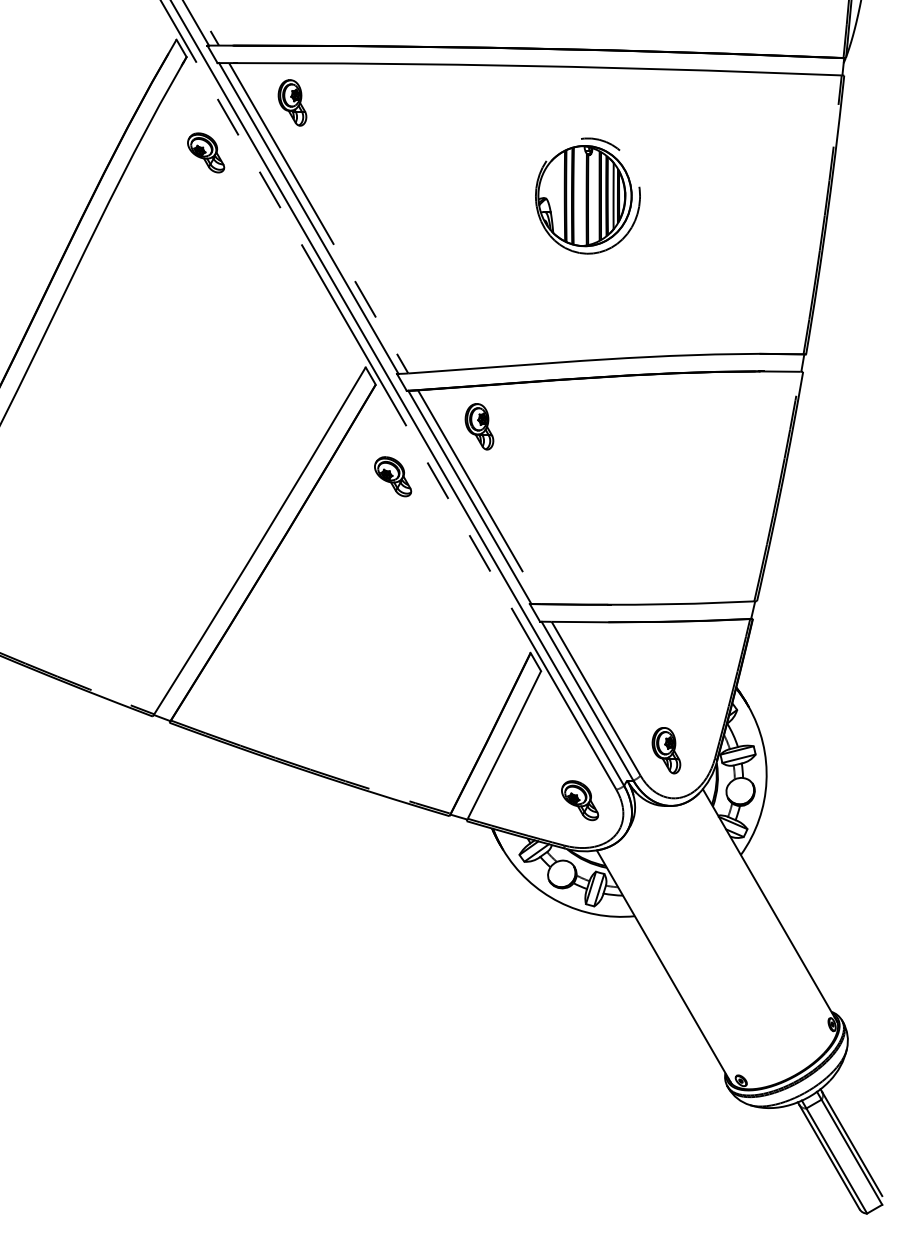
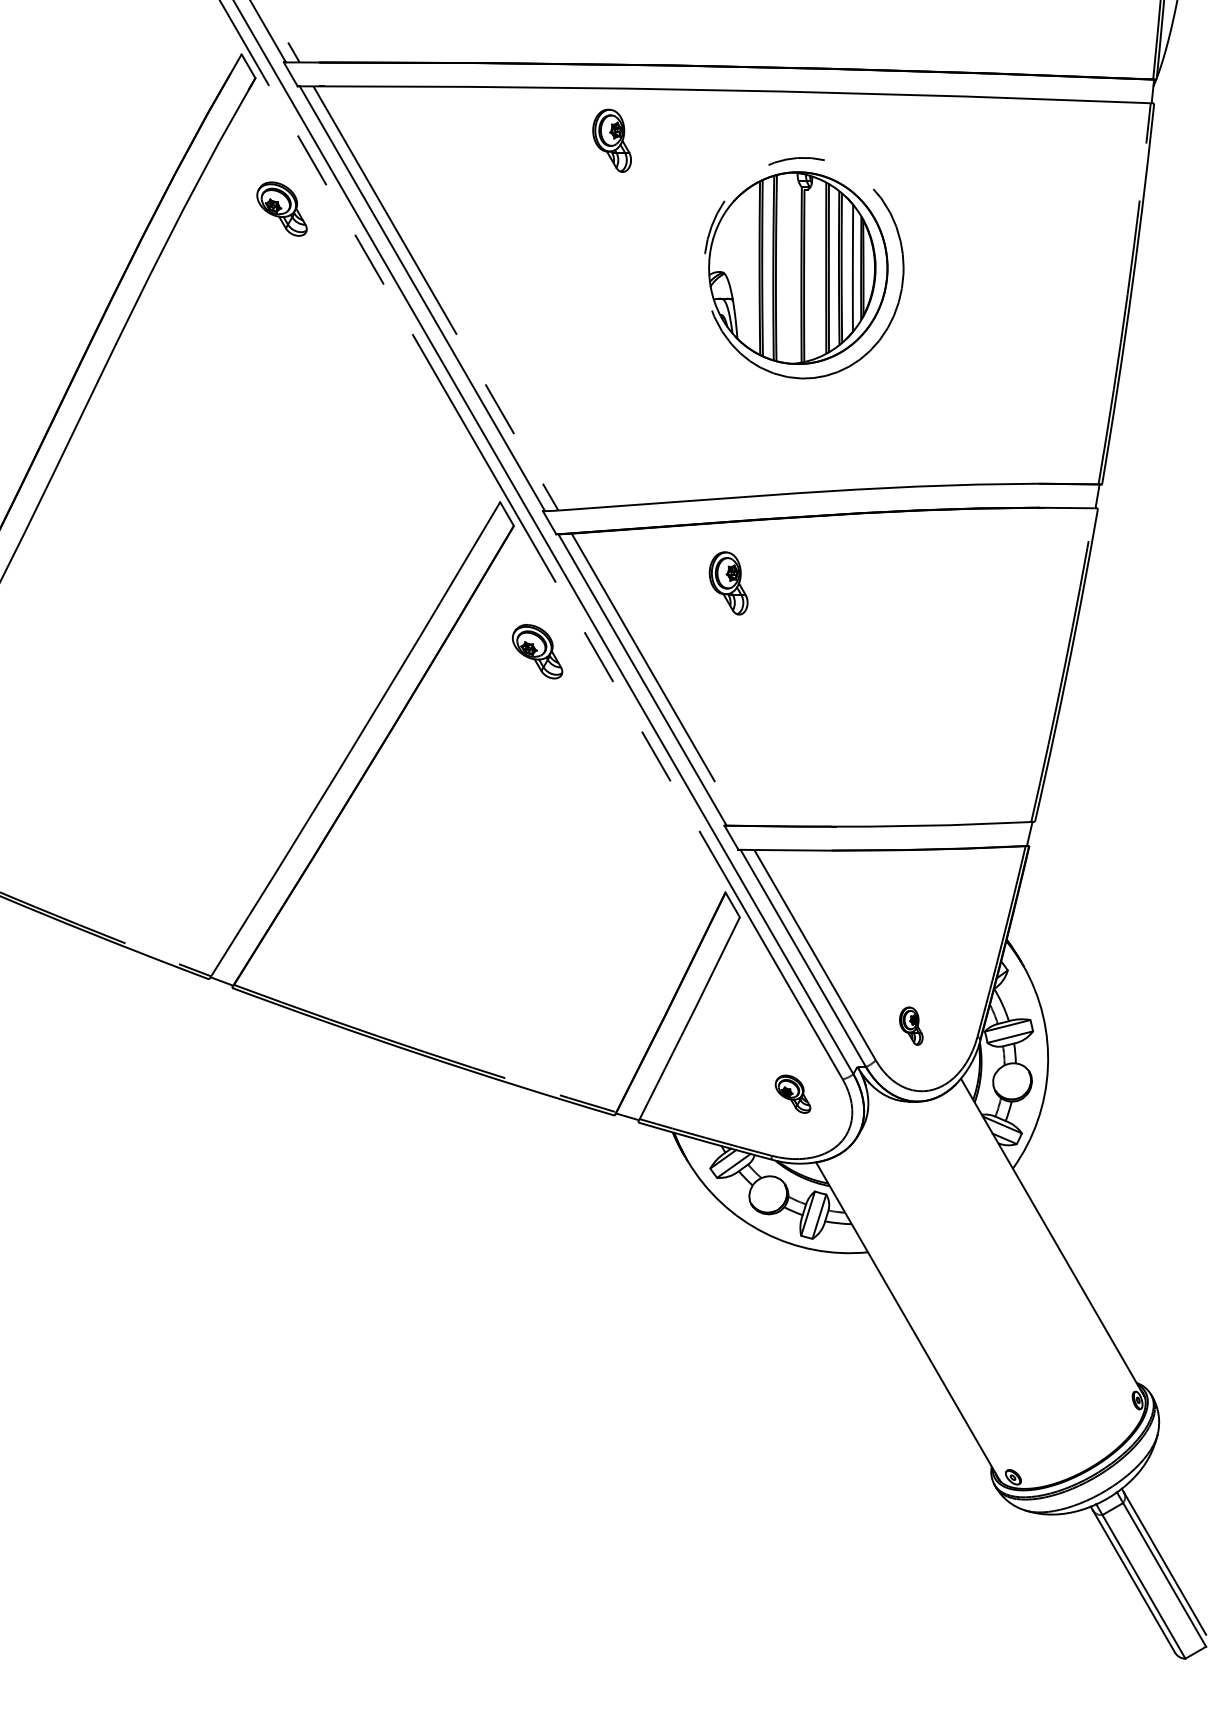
part: (292, 102) -> (611, 140), moved
part: (587, 195) -> (803, 267), size x1.4
part: (479, 426) -> (728, 583), moved
part: (666, 750) -> (911, 1026), size x0.6
part: (579, 800) -> (792, 1093), size x0.7

